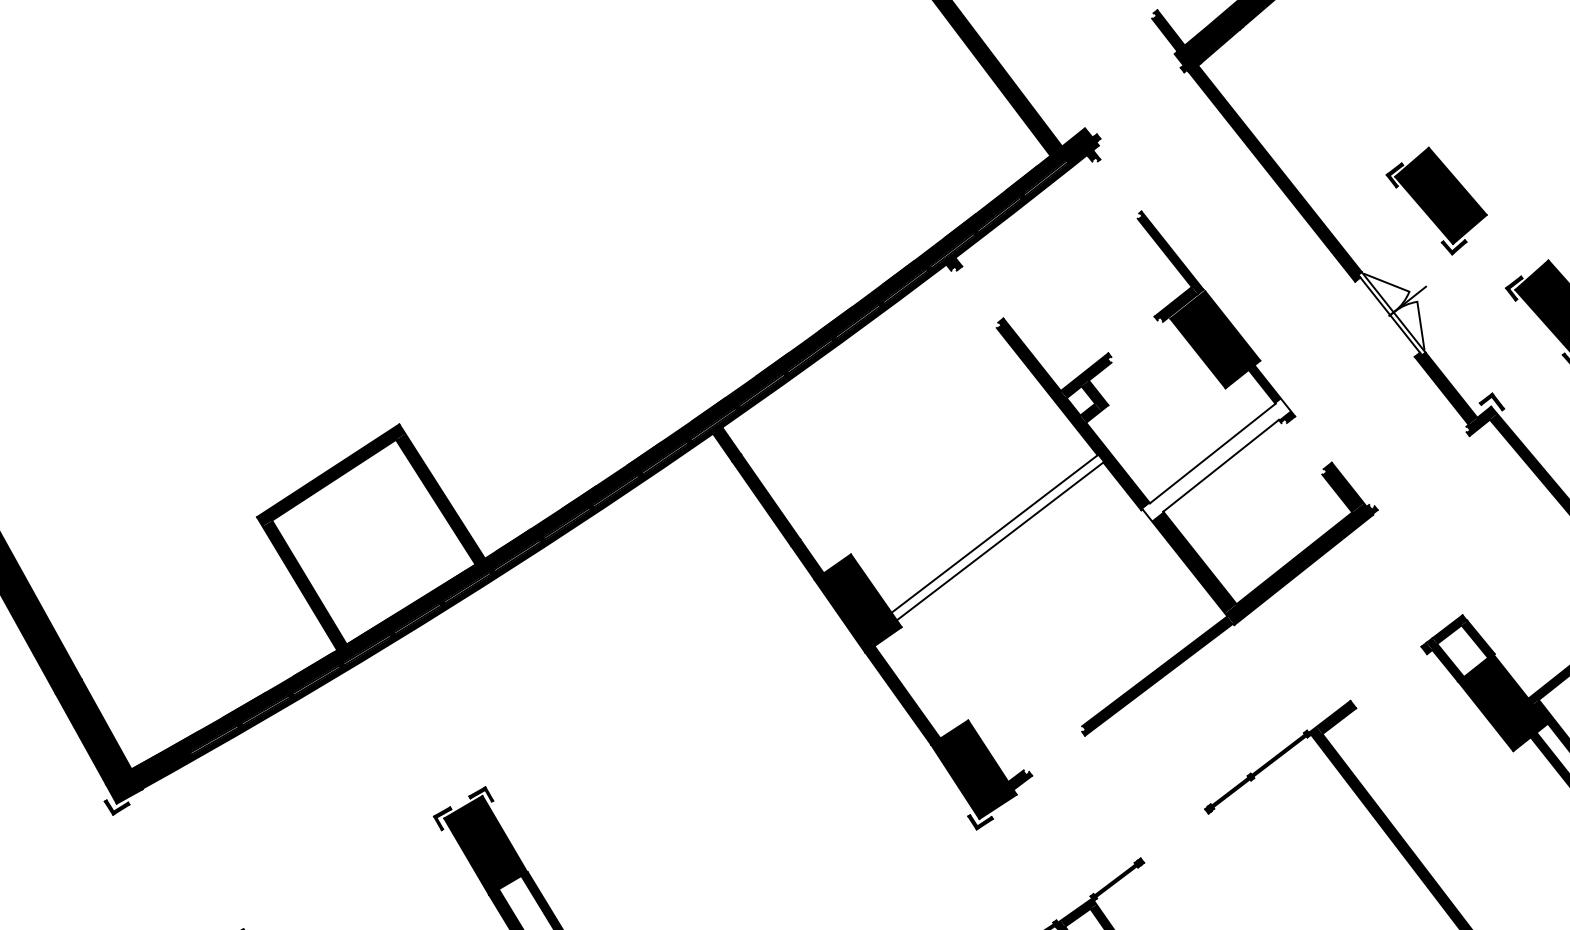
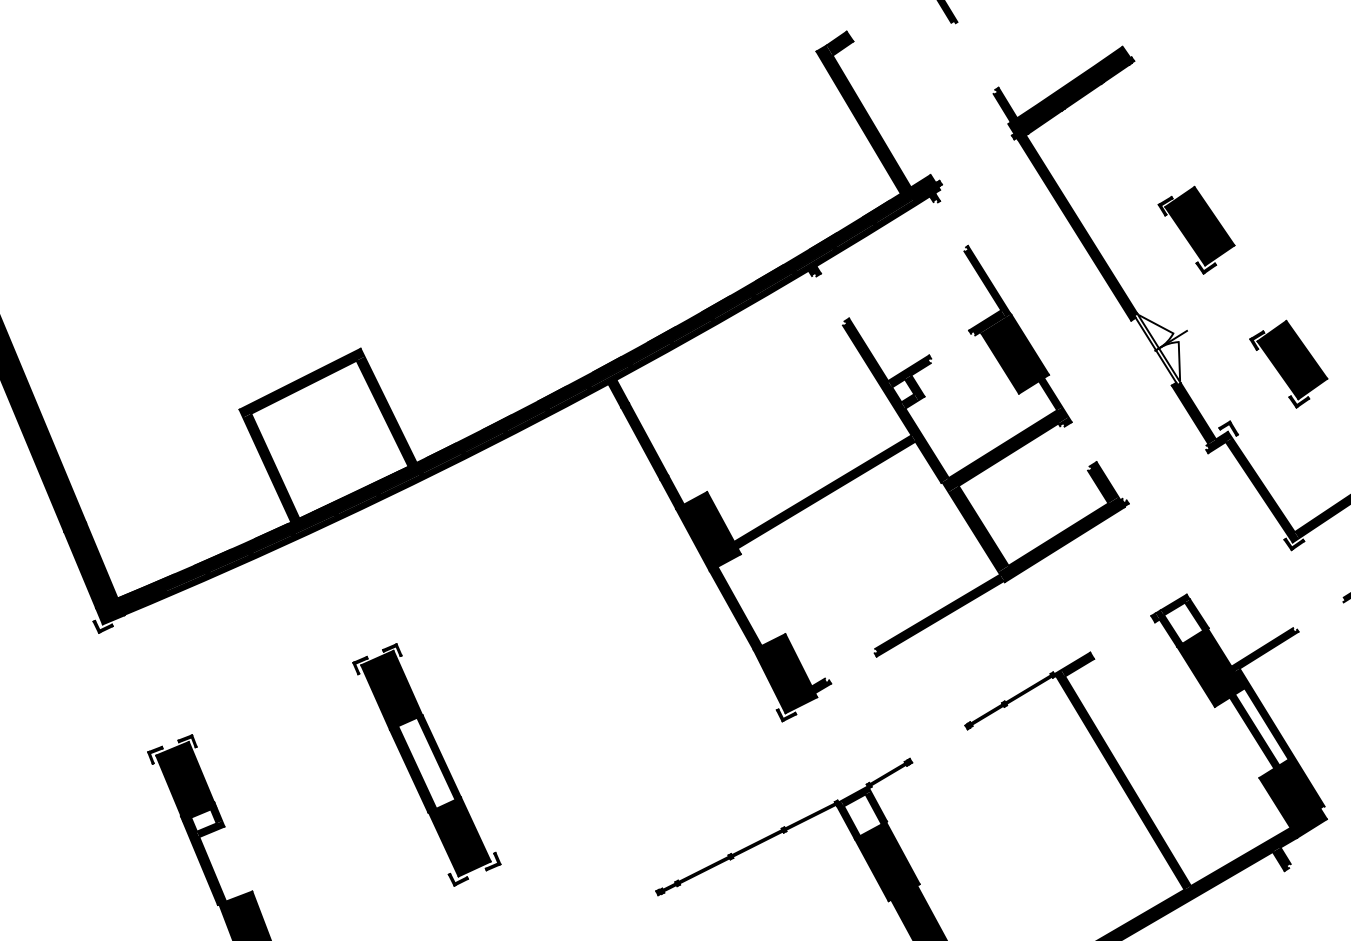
part: (1437, 200) -> (1196, 229), moved
fill: (1216, 459) -> (1005, 449), added
fill: (997, 537) -> (824, 491), added

